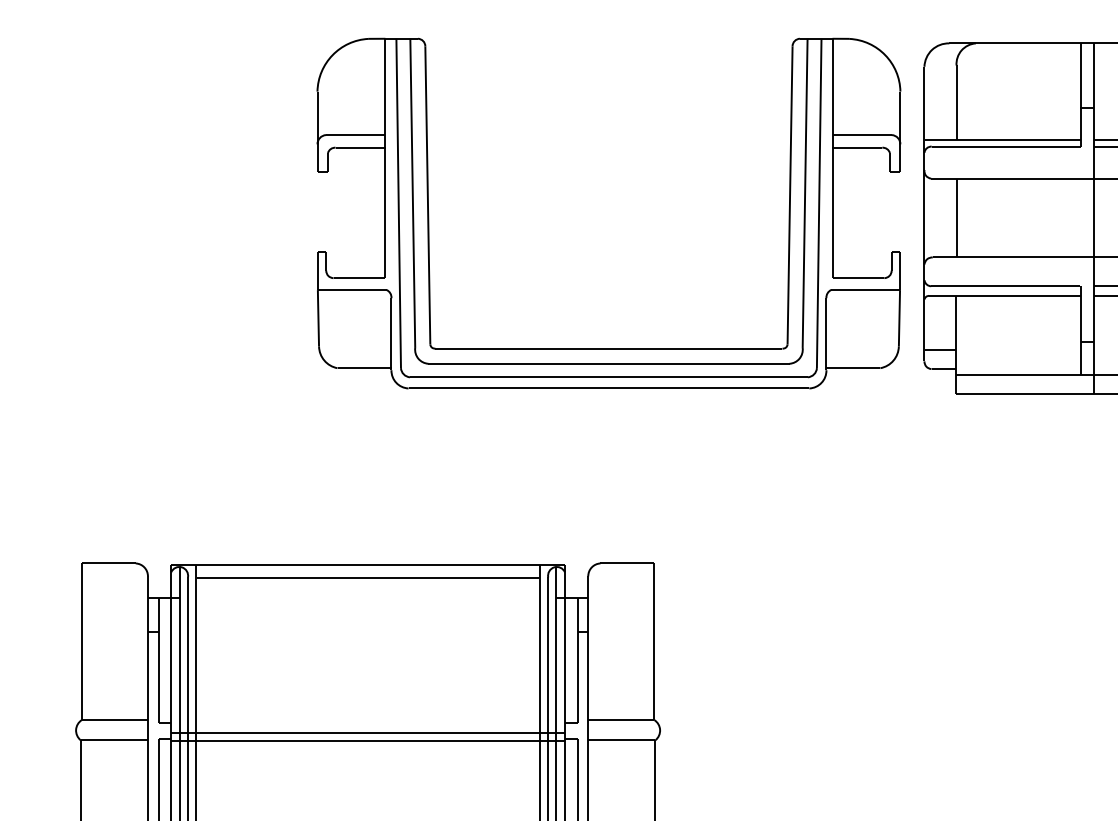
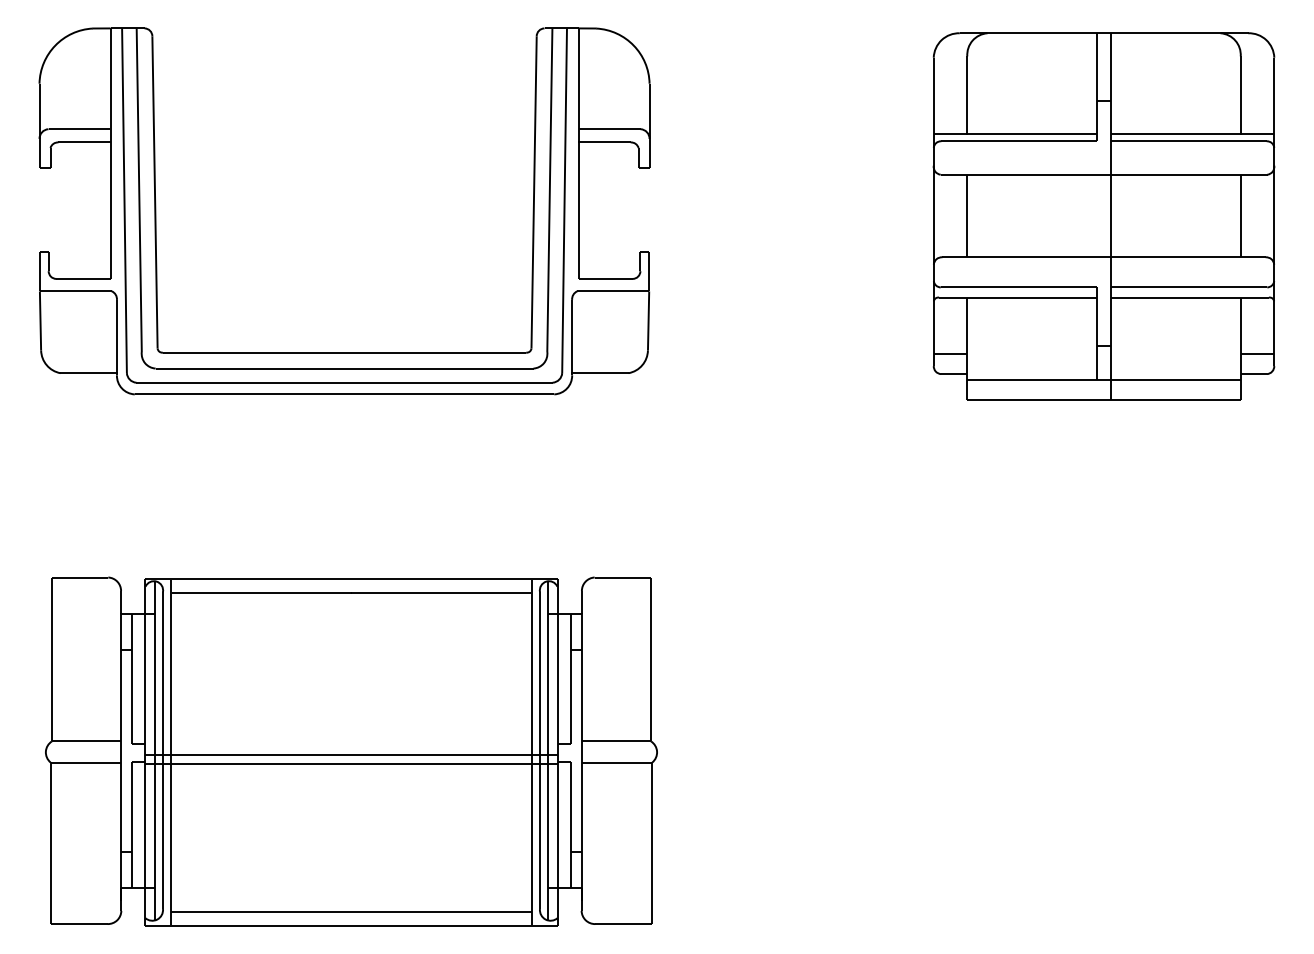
part: (608, 348) -> (344, 352), moved

